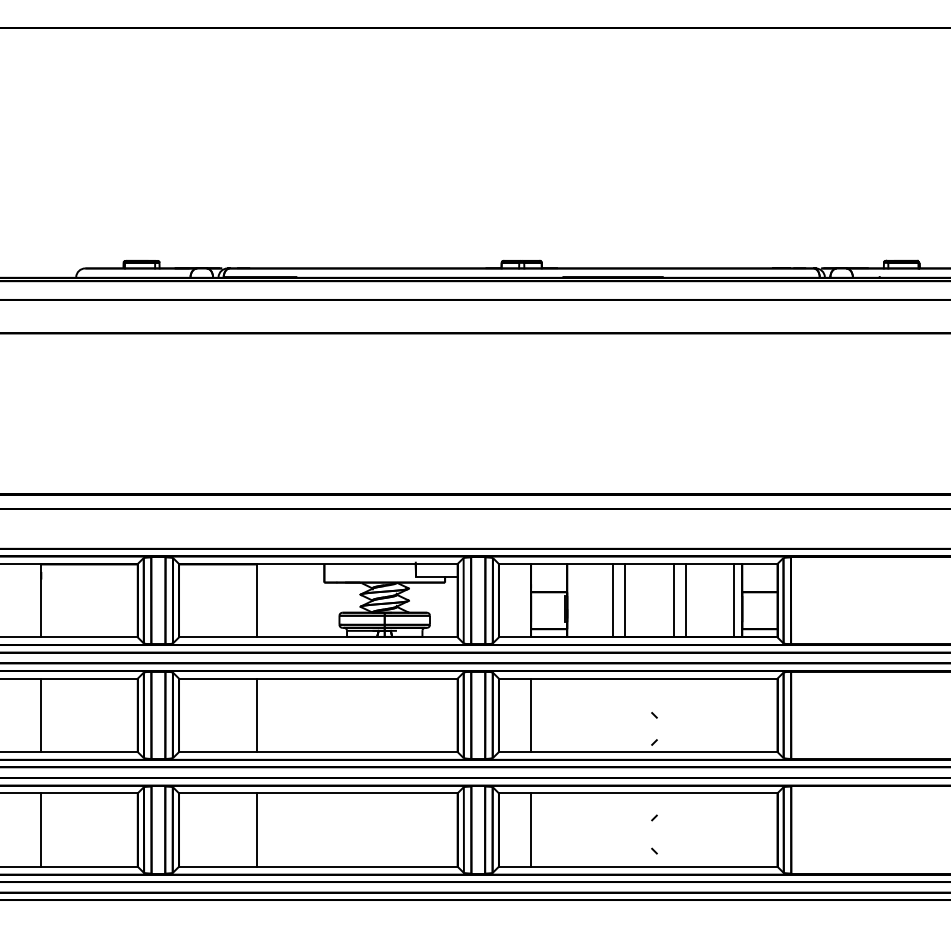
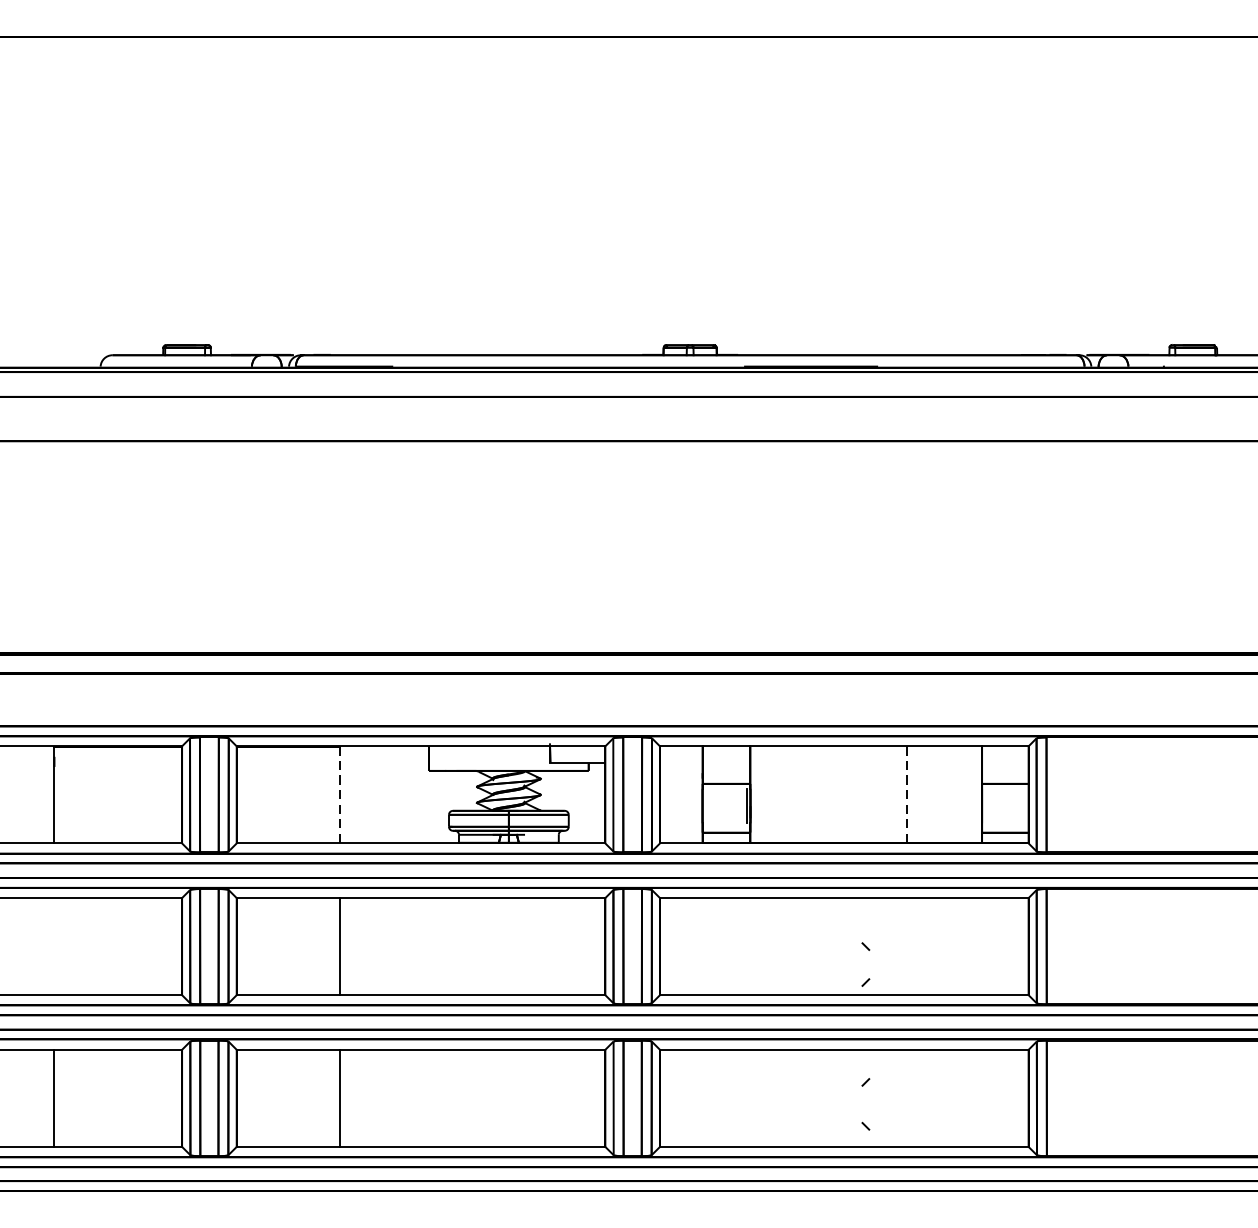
line: (257, 600) -> (340, 794), solid -> dashed
line: (613, 600) -> (811, 794), removed
line: (625, 600) -> (827, 794), removed
line: (673, 600) -> (891, 794), removed
line: (685, 600) -> (906, 794), solid -> dashed
line: (733, 600) -> (970, 794), removed
line: (41, 715) -> (54, 946), removed
line: (531, 715) -> (703, 946), removed
line: (531, 829) -> (703, 1097), removed

